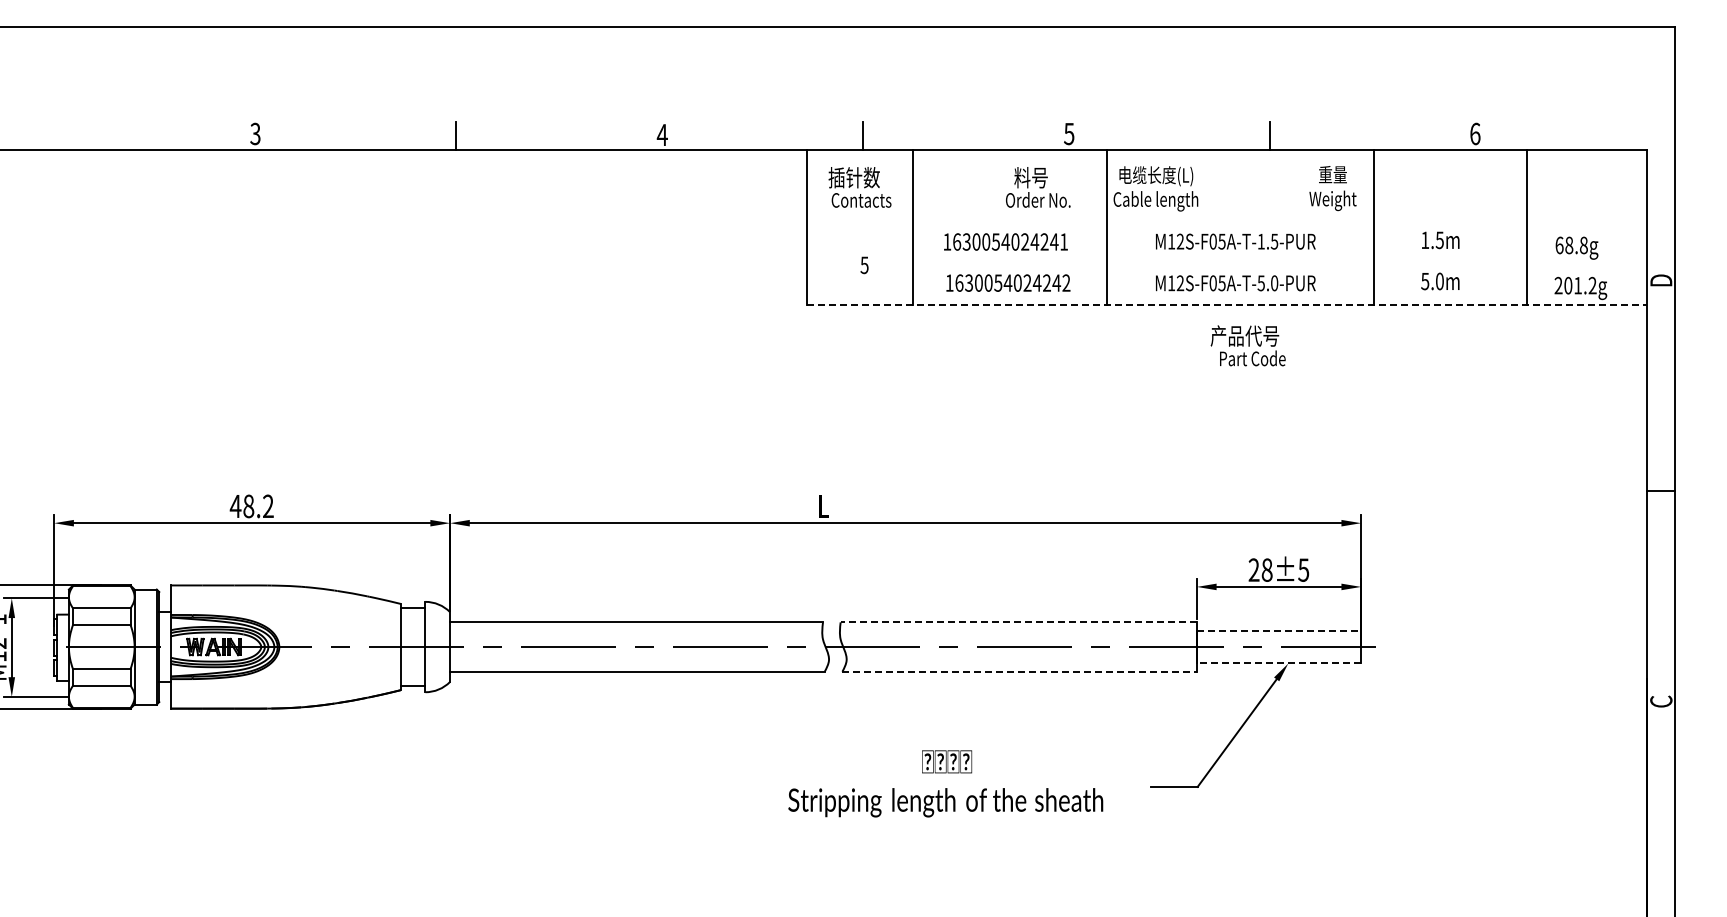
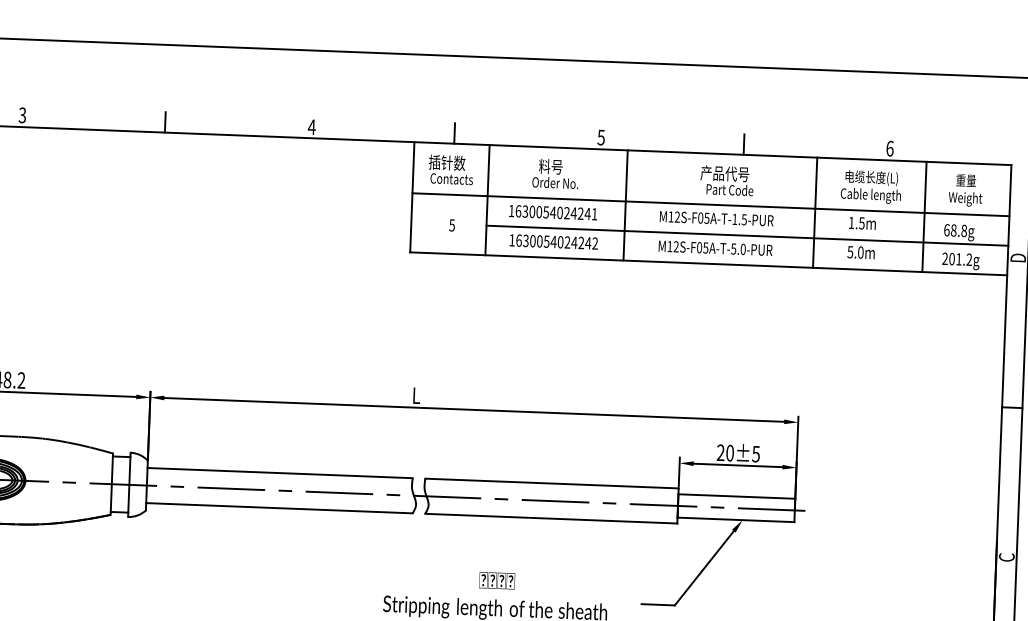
text: (1038, 187) -> (555, 173), moved
text: (1155, 188) -> (870, 186), moved
text: (1332, 188) -> (965, 190), moved
line: (1226, 222) -> (710, 204), added
line: (1279, 263) -> (747, 235), added
line: (1226, 305) -> (708, 263), dashed -> solid
text: (1247, 345) -> (726, 180), moved
text: (1266, 570) -> (729, 453), 28±5 -> 20±5
line: (1018, 622) -> (551, 483), dashed -> solid
line: (1279, 630) -> (737, 496), dashed -> solid
line: (1278, 663) -> (735, 519), dashed -> solid
line: (1020, 671) -> (551, 518), dashed -> solid

